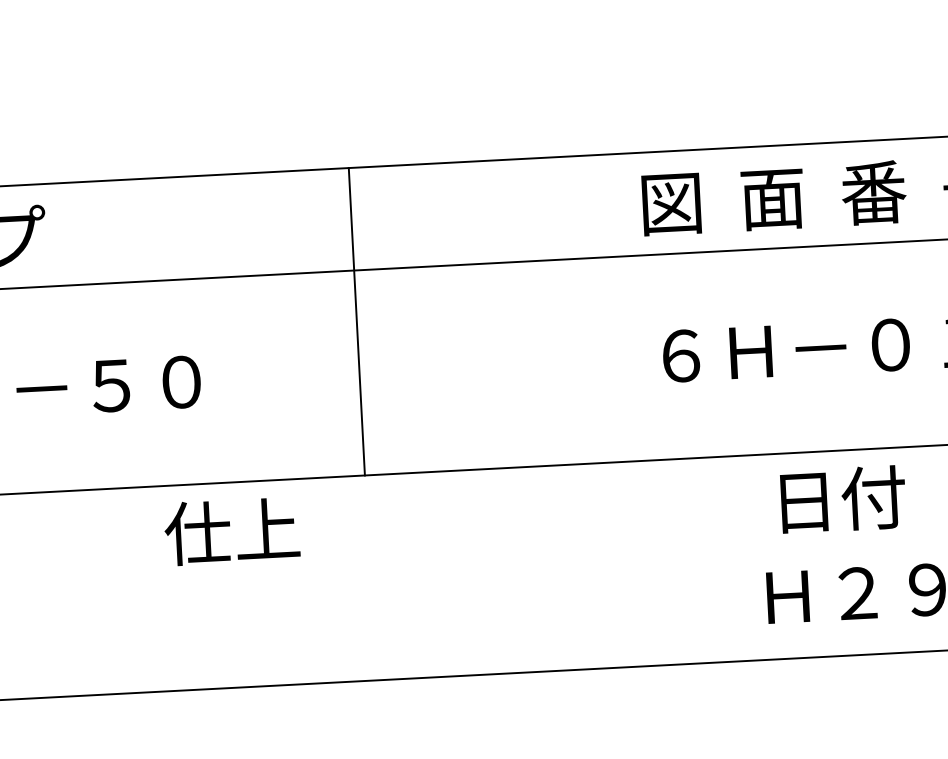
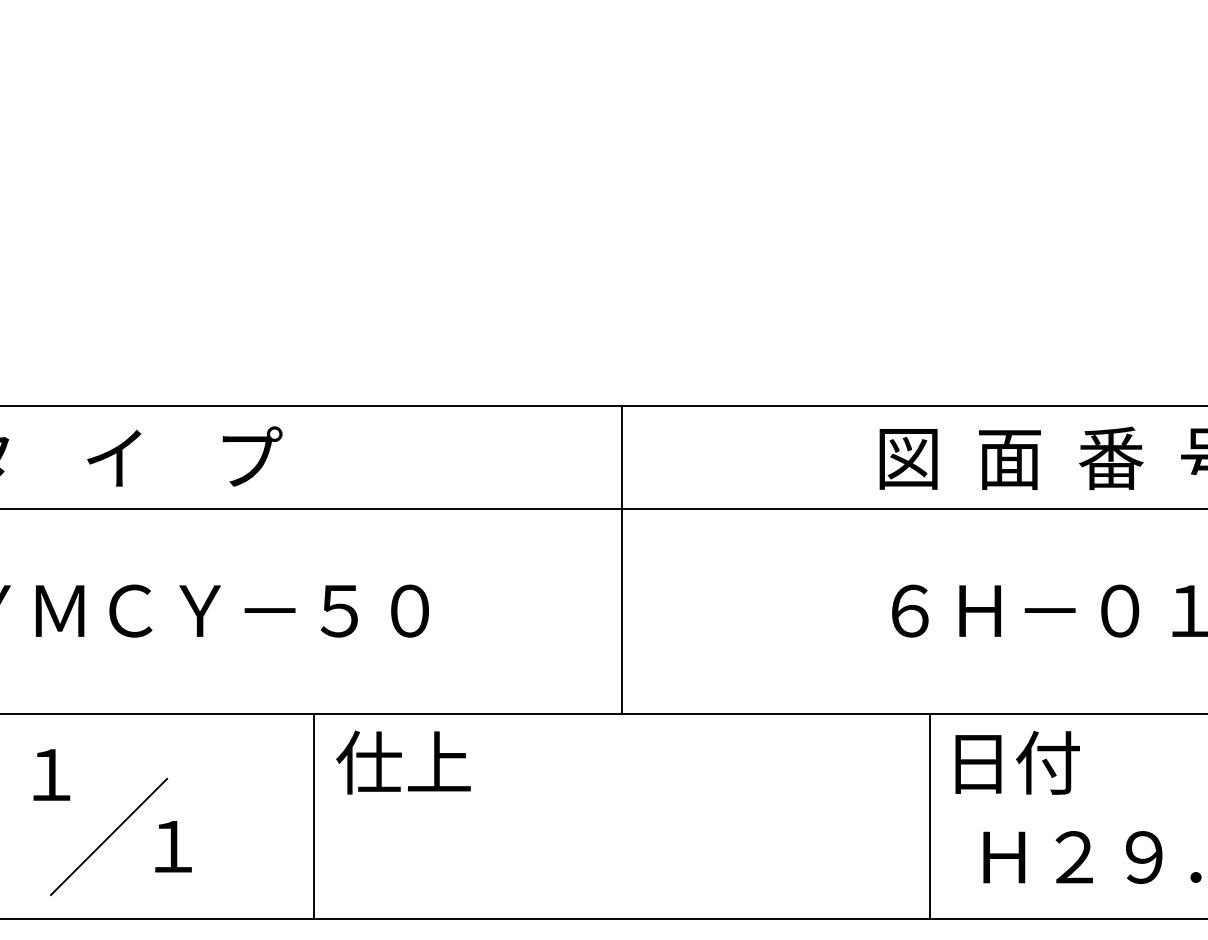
line: (357, 321) -> (622, 559), moved
text: (843, 499) -> (1017, 762), moved
text: (232, 531) -> (403, 762), moved
line: (711, 560) -> (929, 816), added
line: (97, 592) -> (314, 816), added

